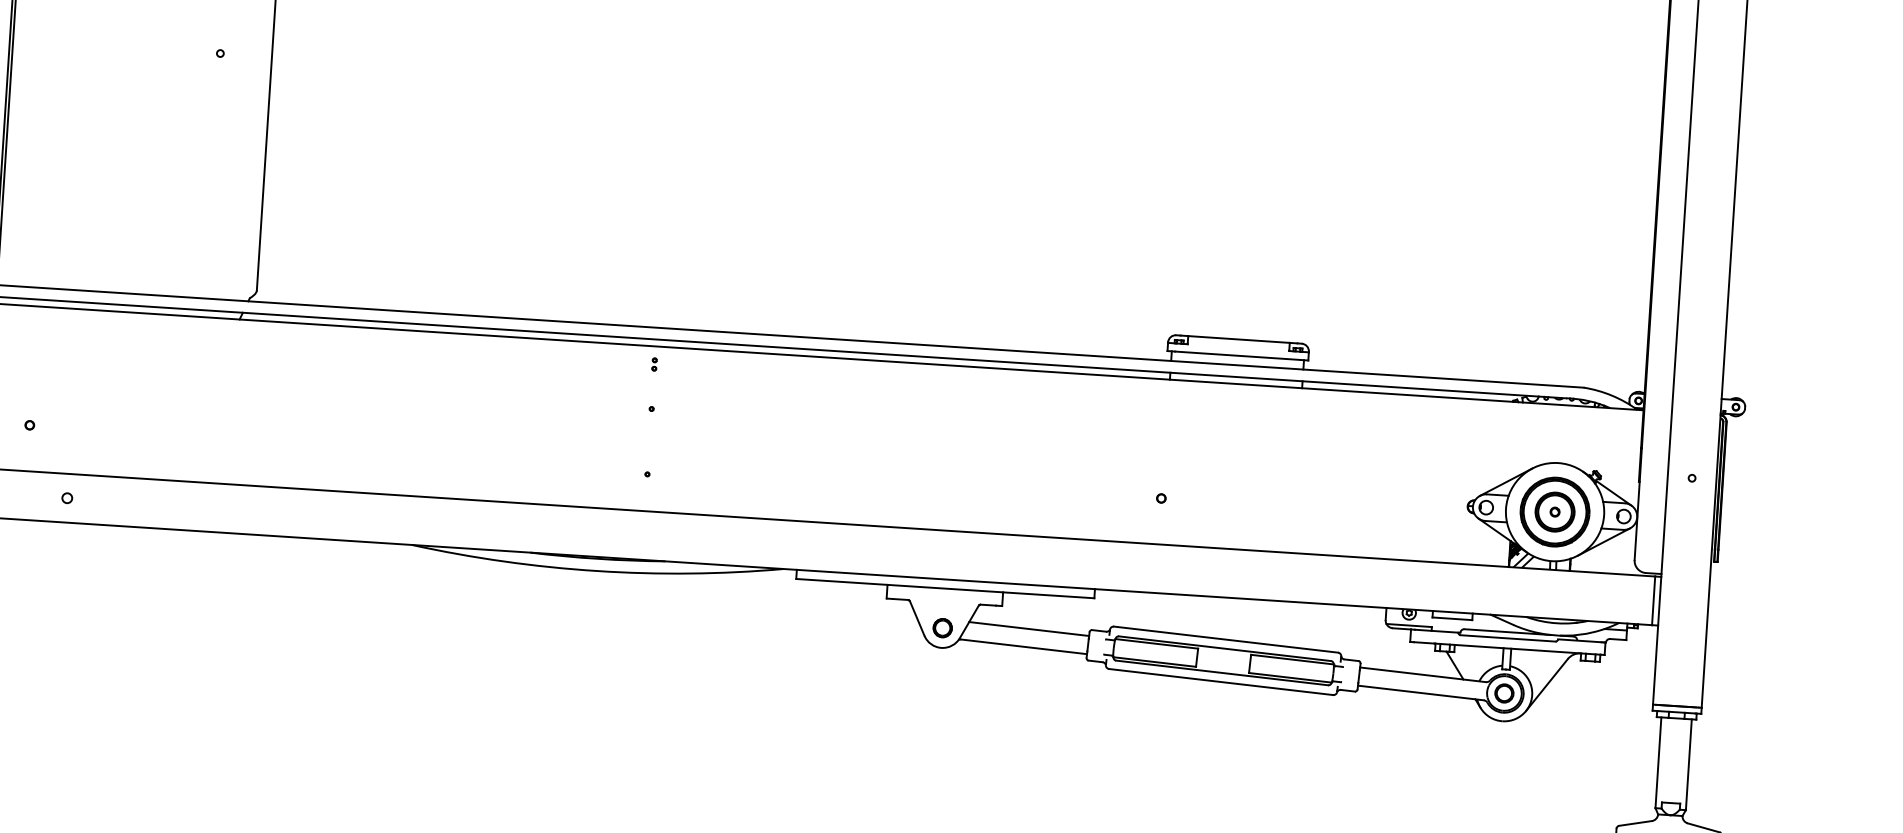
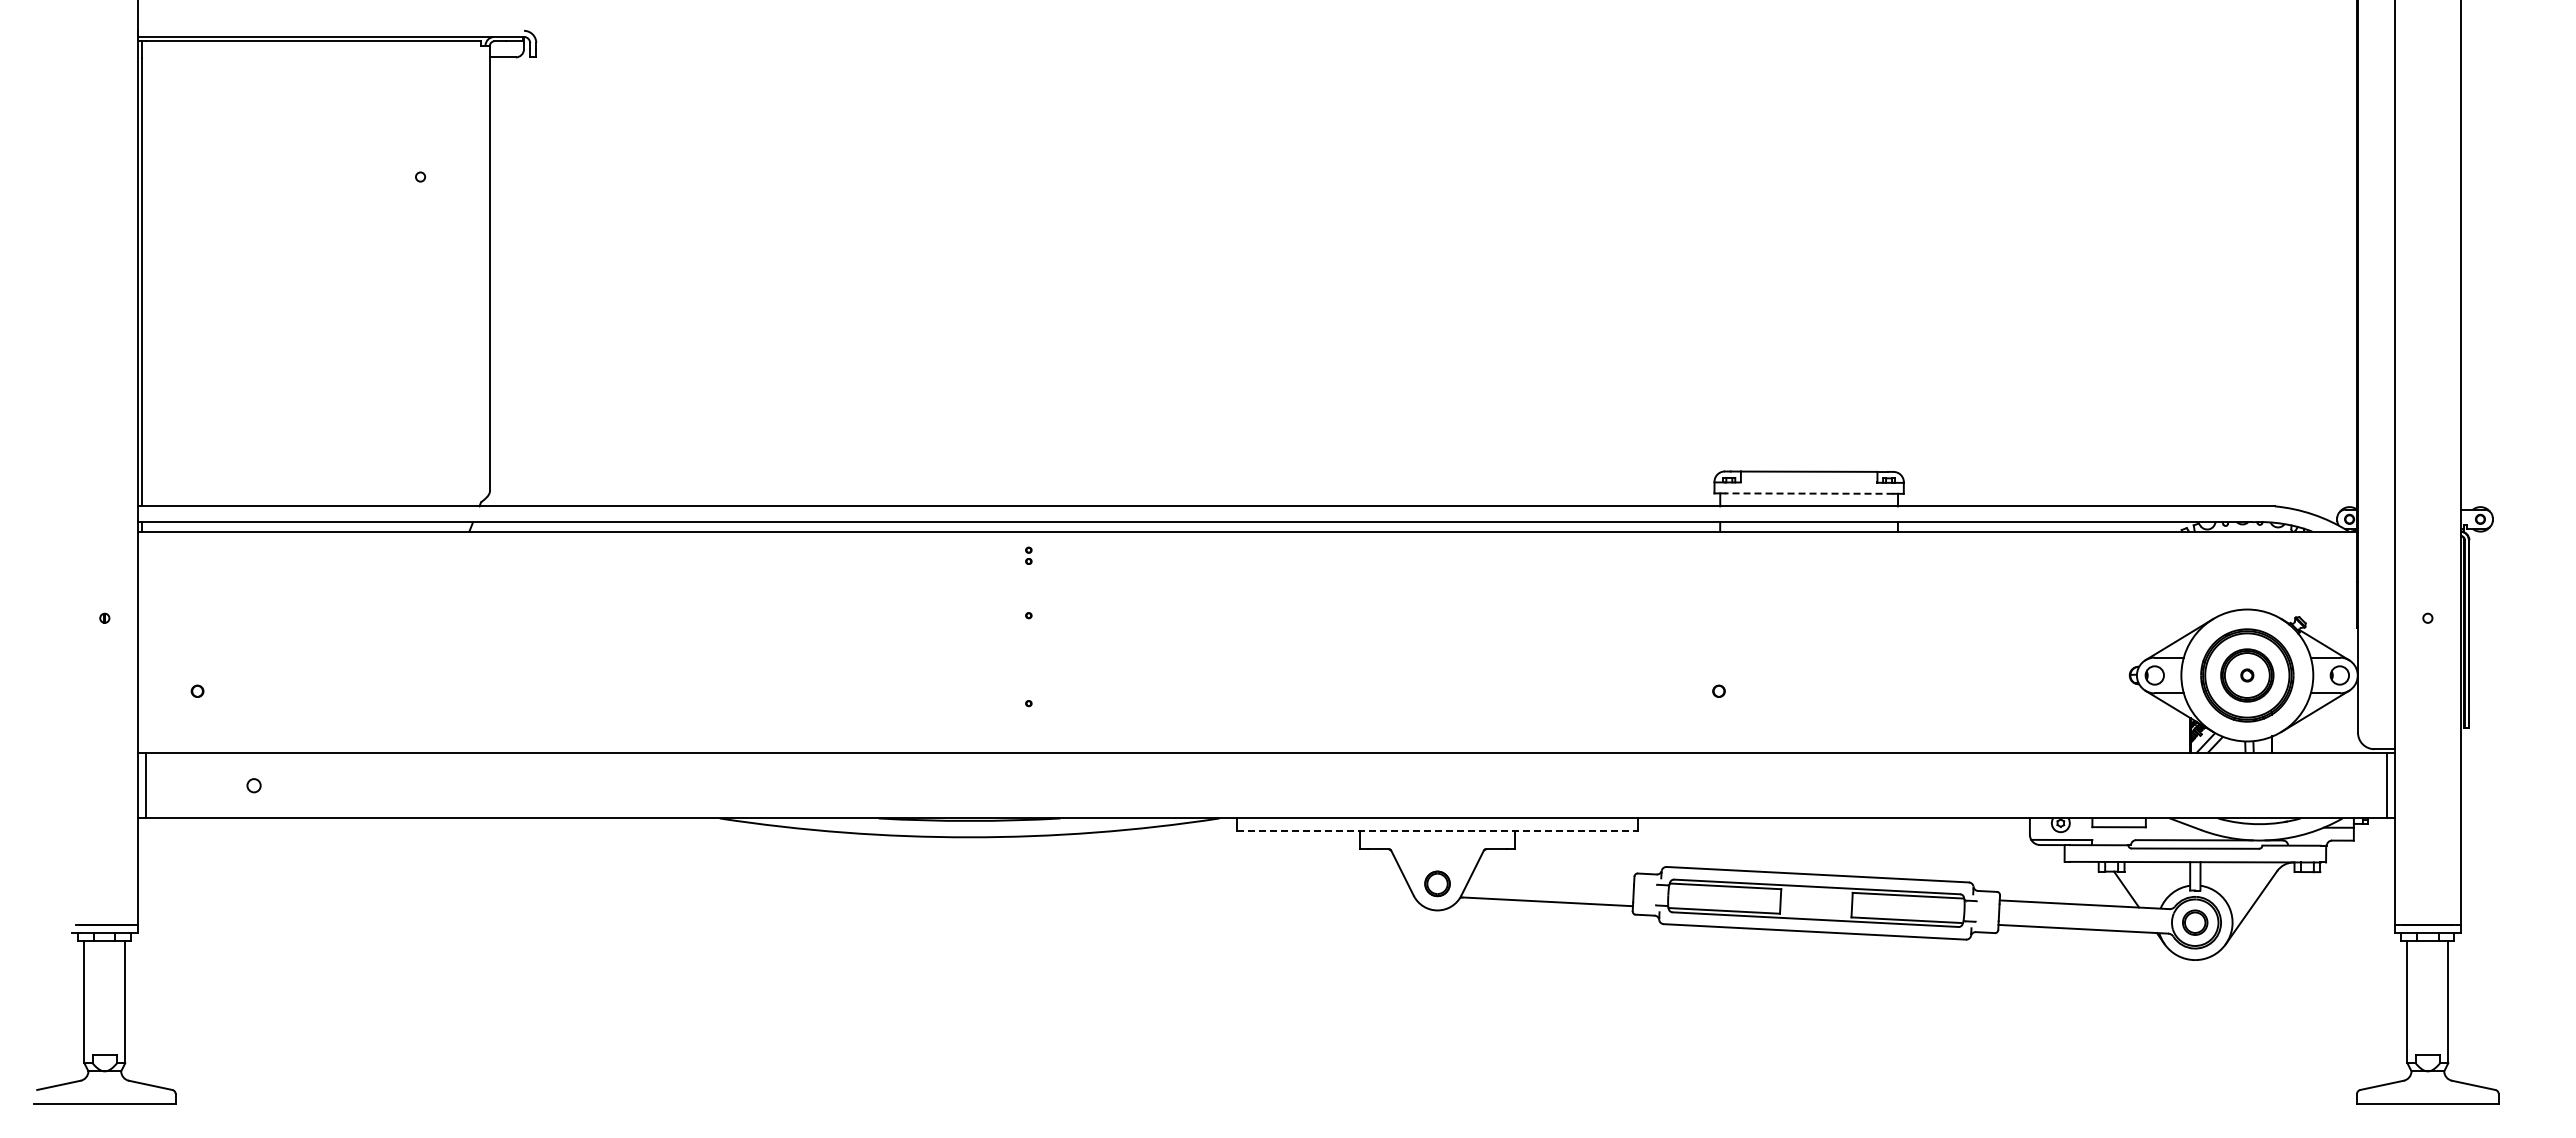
line: (1237, 355) -> (1808, 493), solid -> dashed
line: (946, 588) -> (1438, 830), solid -> dashed
line: (1029, 628) -> (1553, 877), removed

